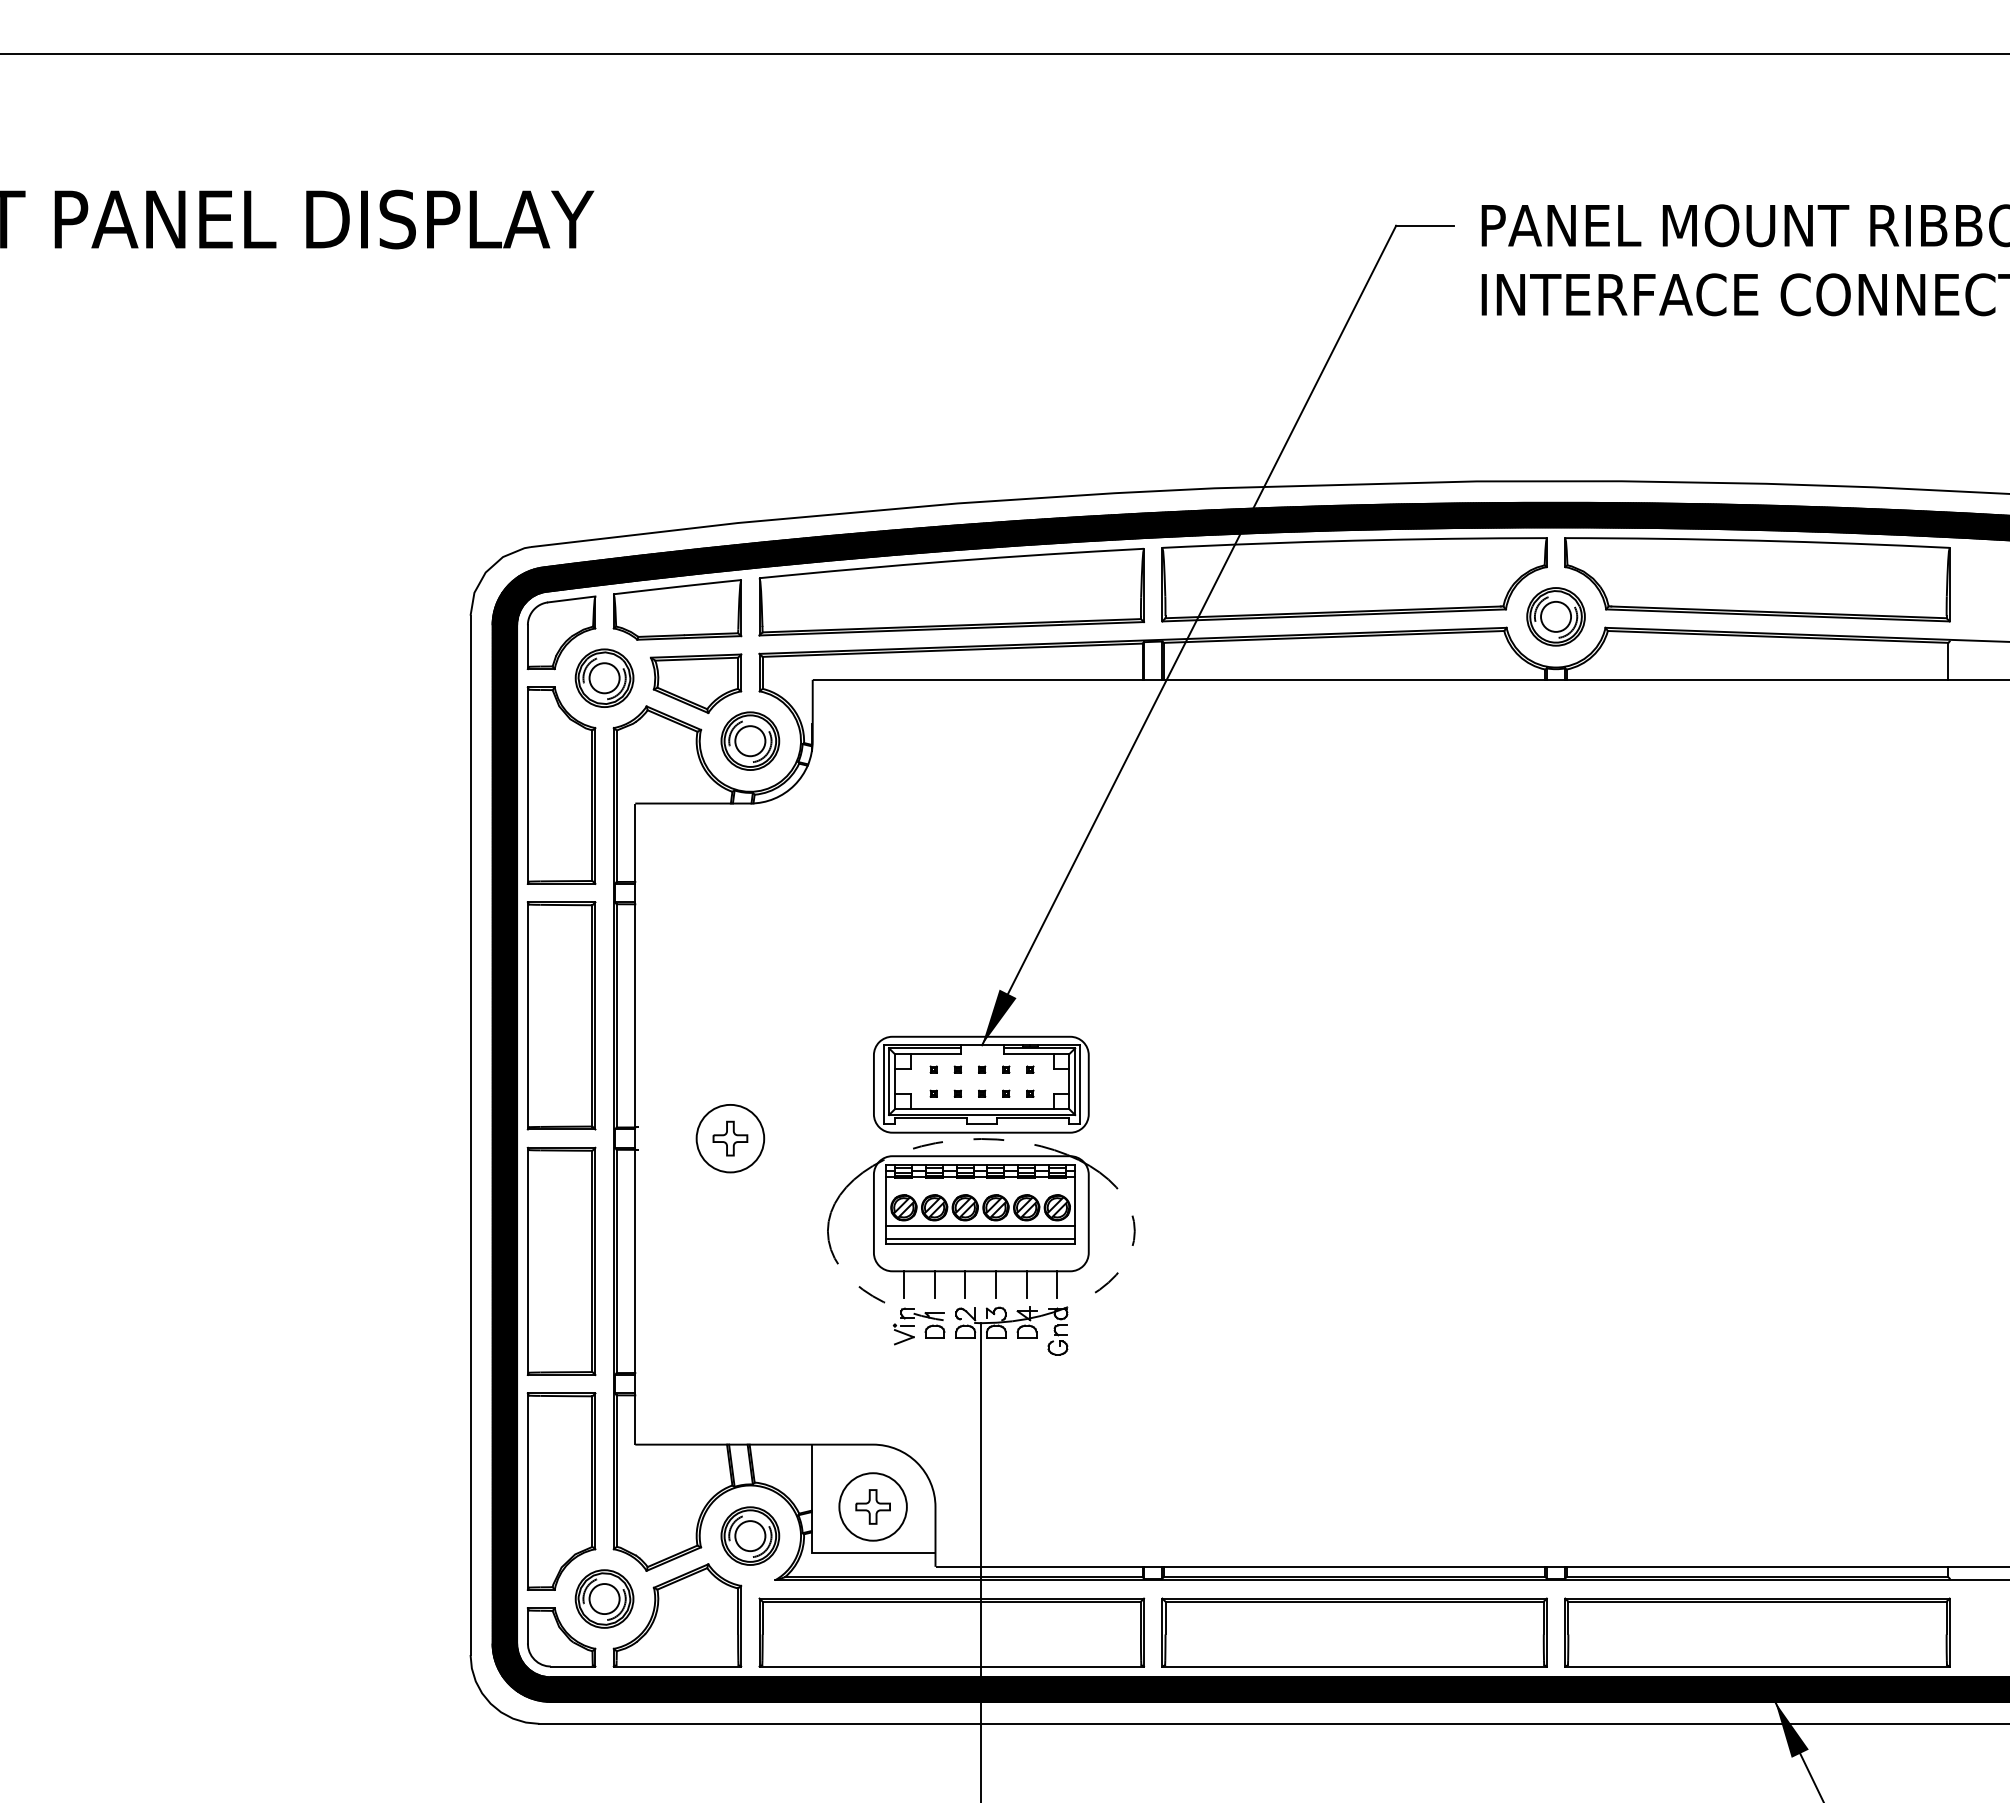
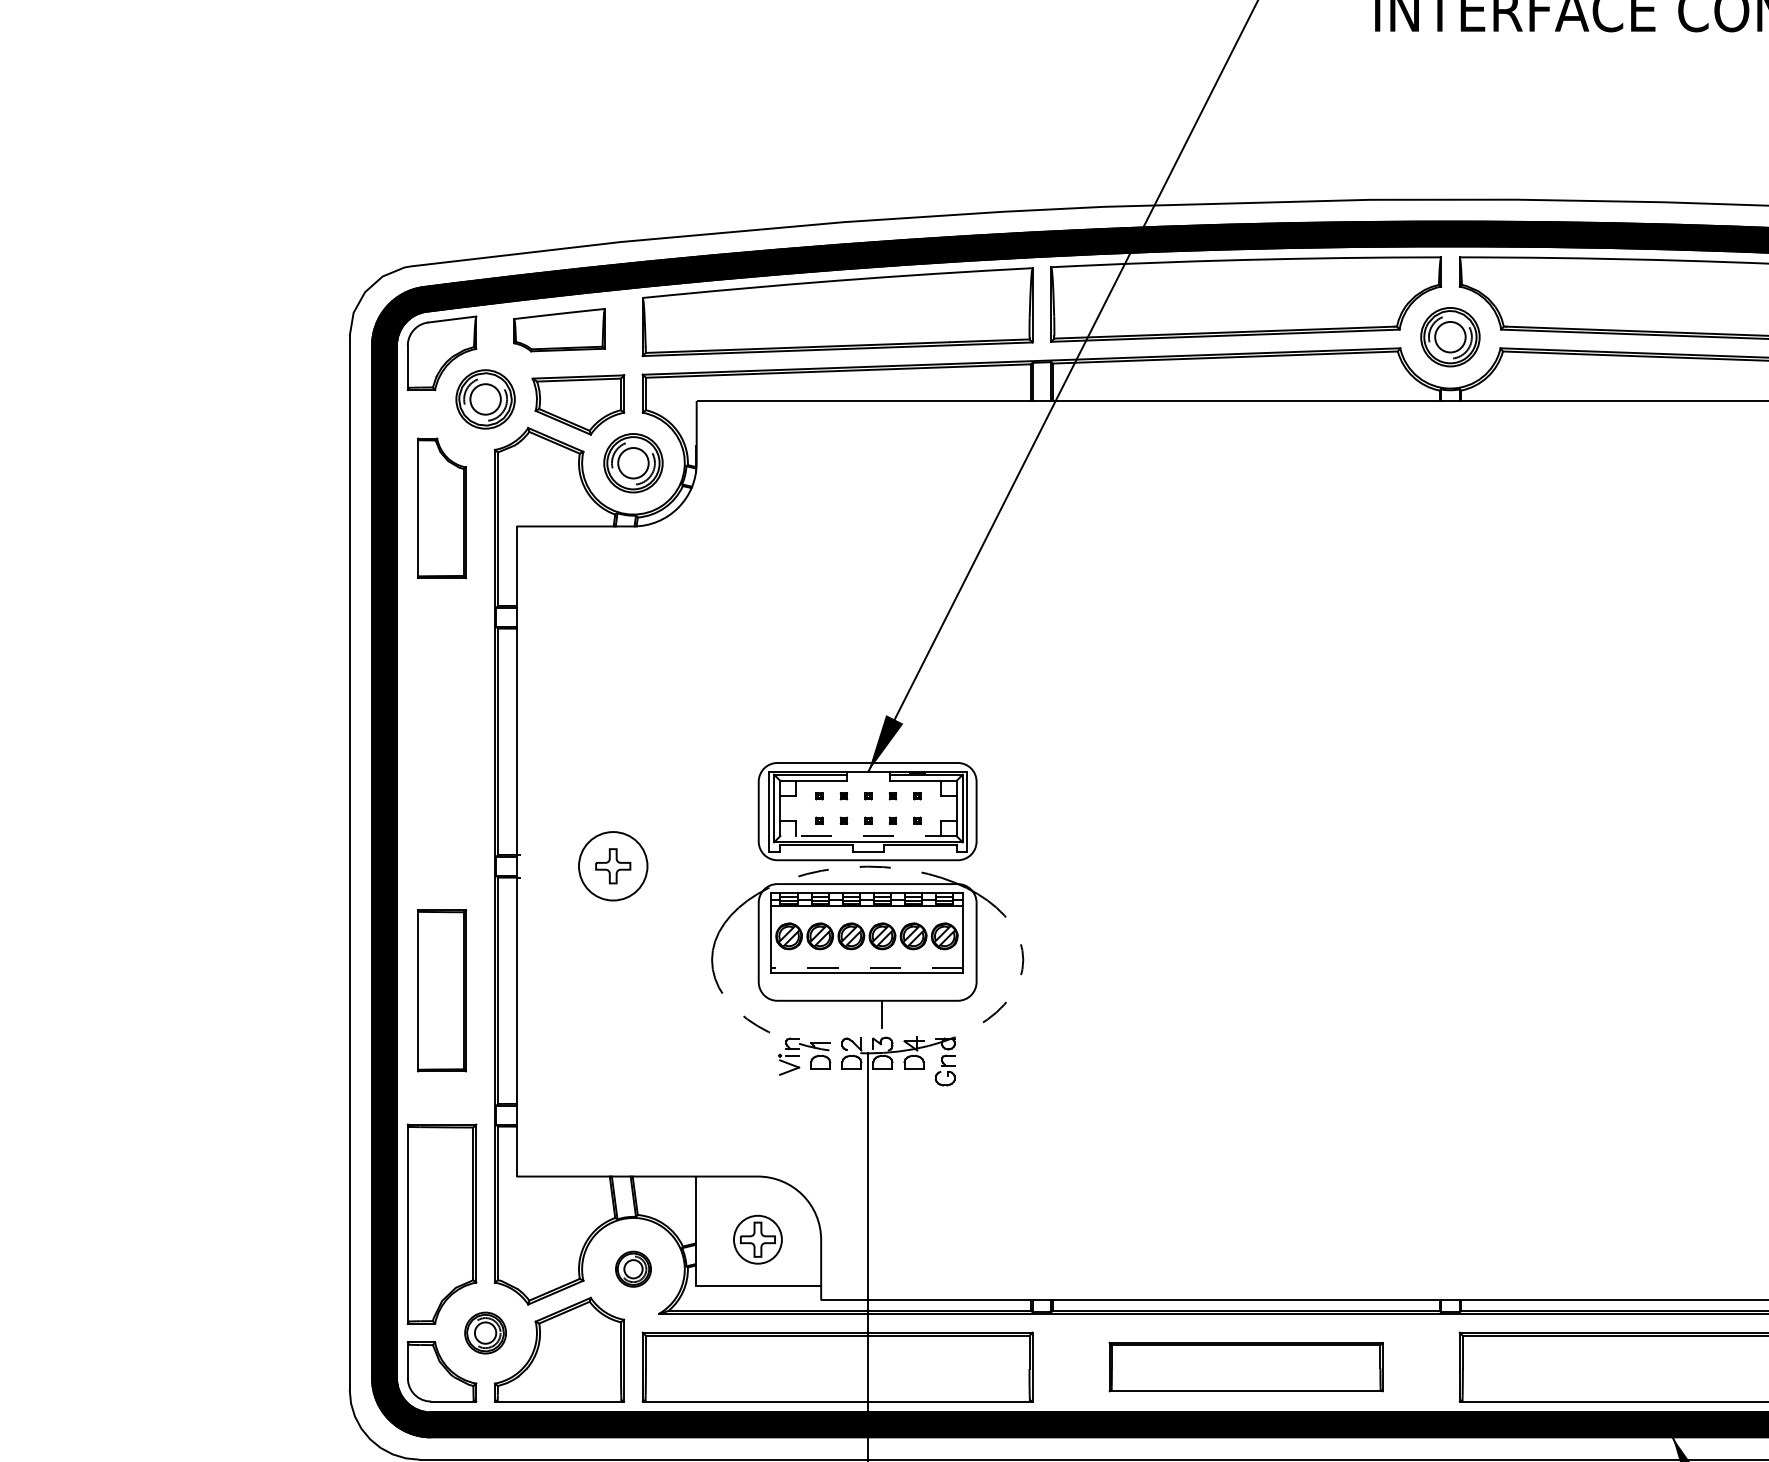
part: (677, 609) -> (559, 329), size x0.7
part: (561, 785) -> (441, 508), size x0.7
part: (561, 1015) -> (441, 741), removed
line: (982, 1108) -> (868, 835), solid -> dashed
line: (980, 1226) -> (866, 955), removed
line: (980, 1239) -> (866, 968), solid -> dashed
part: (561, 1261) -> (441, 990), size x0.7
line: (903, 1284) -> (788, 1014), removed
line: (934, 1284) -> (820, 1014), removed
line: (965, 1284) -> (851, 1014), removed
line: (1026, 1284) -> (913, 1014), removed
line: (1057, 1284) -> (944, 1014), removed
circle: (872, 1506) -> (757, 1239), size x0.7
part: (750, 1535) -> (633, 1268), size x0.6
part: (604, 1598) -> (485, 1332), size x0.7
part: (1354, 1632) -> (1246, 1367), size x0.7

